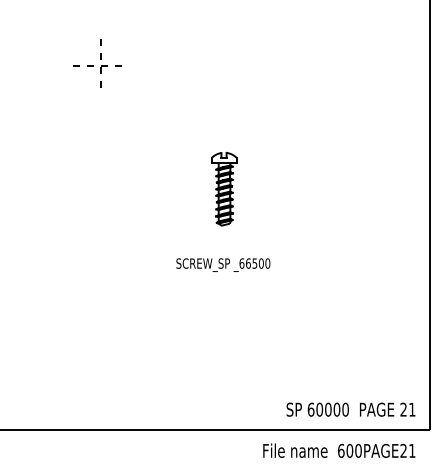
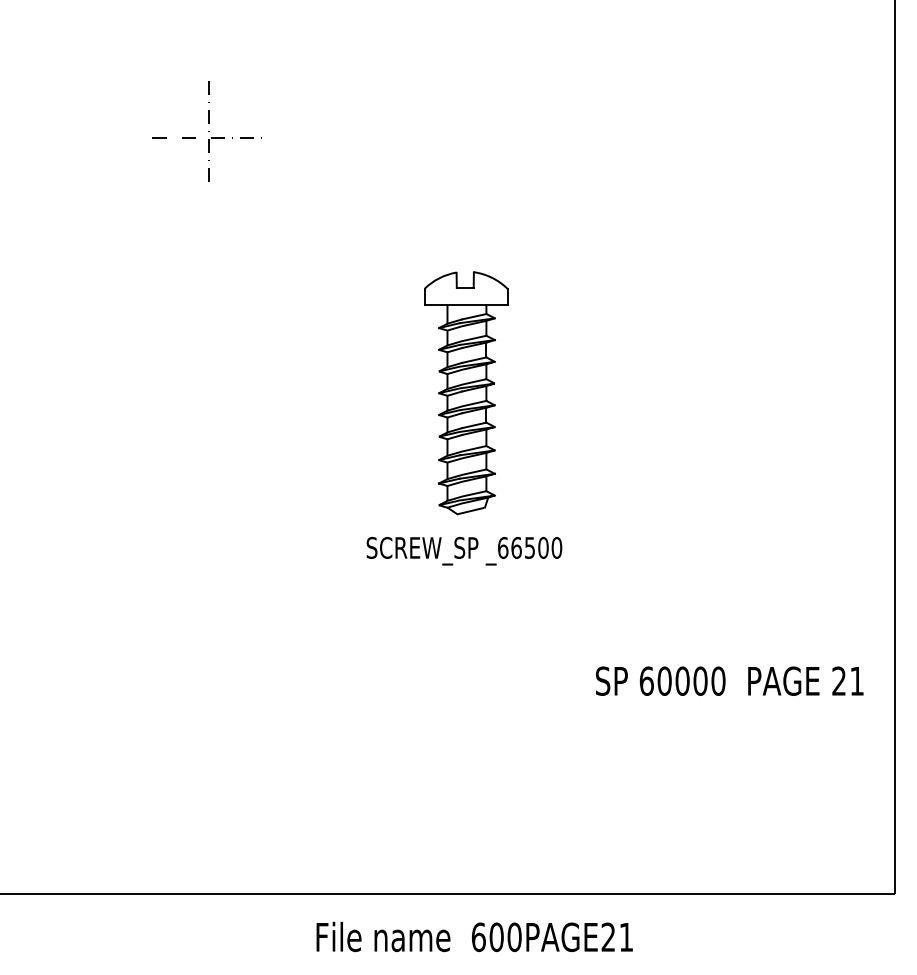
part: (224, 189) -> (466, 393), size x1.6
text: (350, 409) -> (728, 680), moved
text: (339, 450) -> (475, 936), moved

